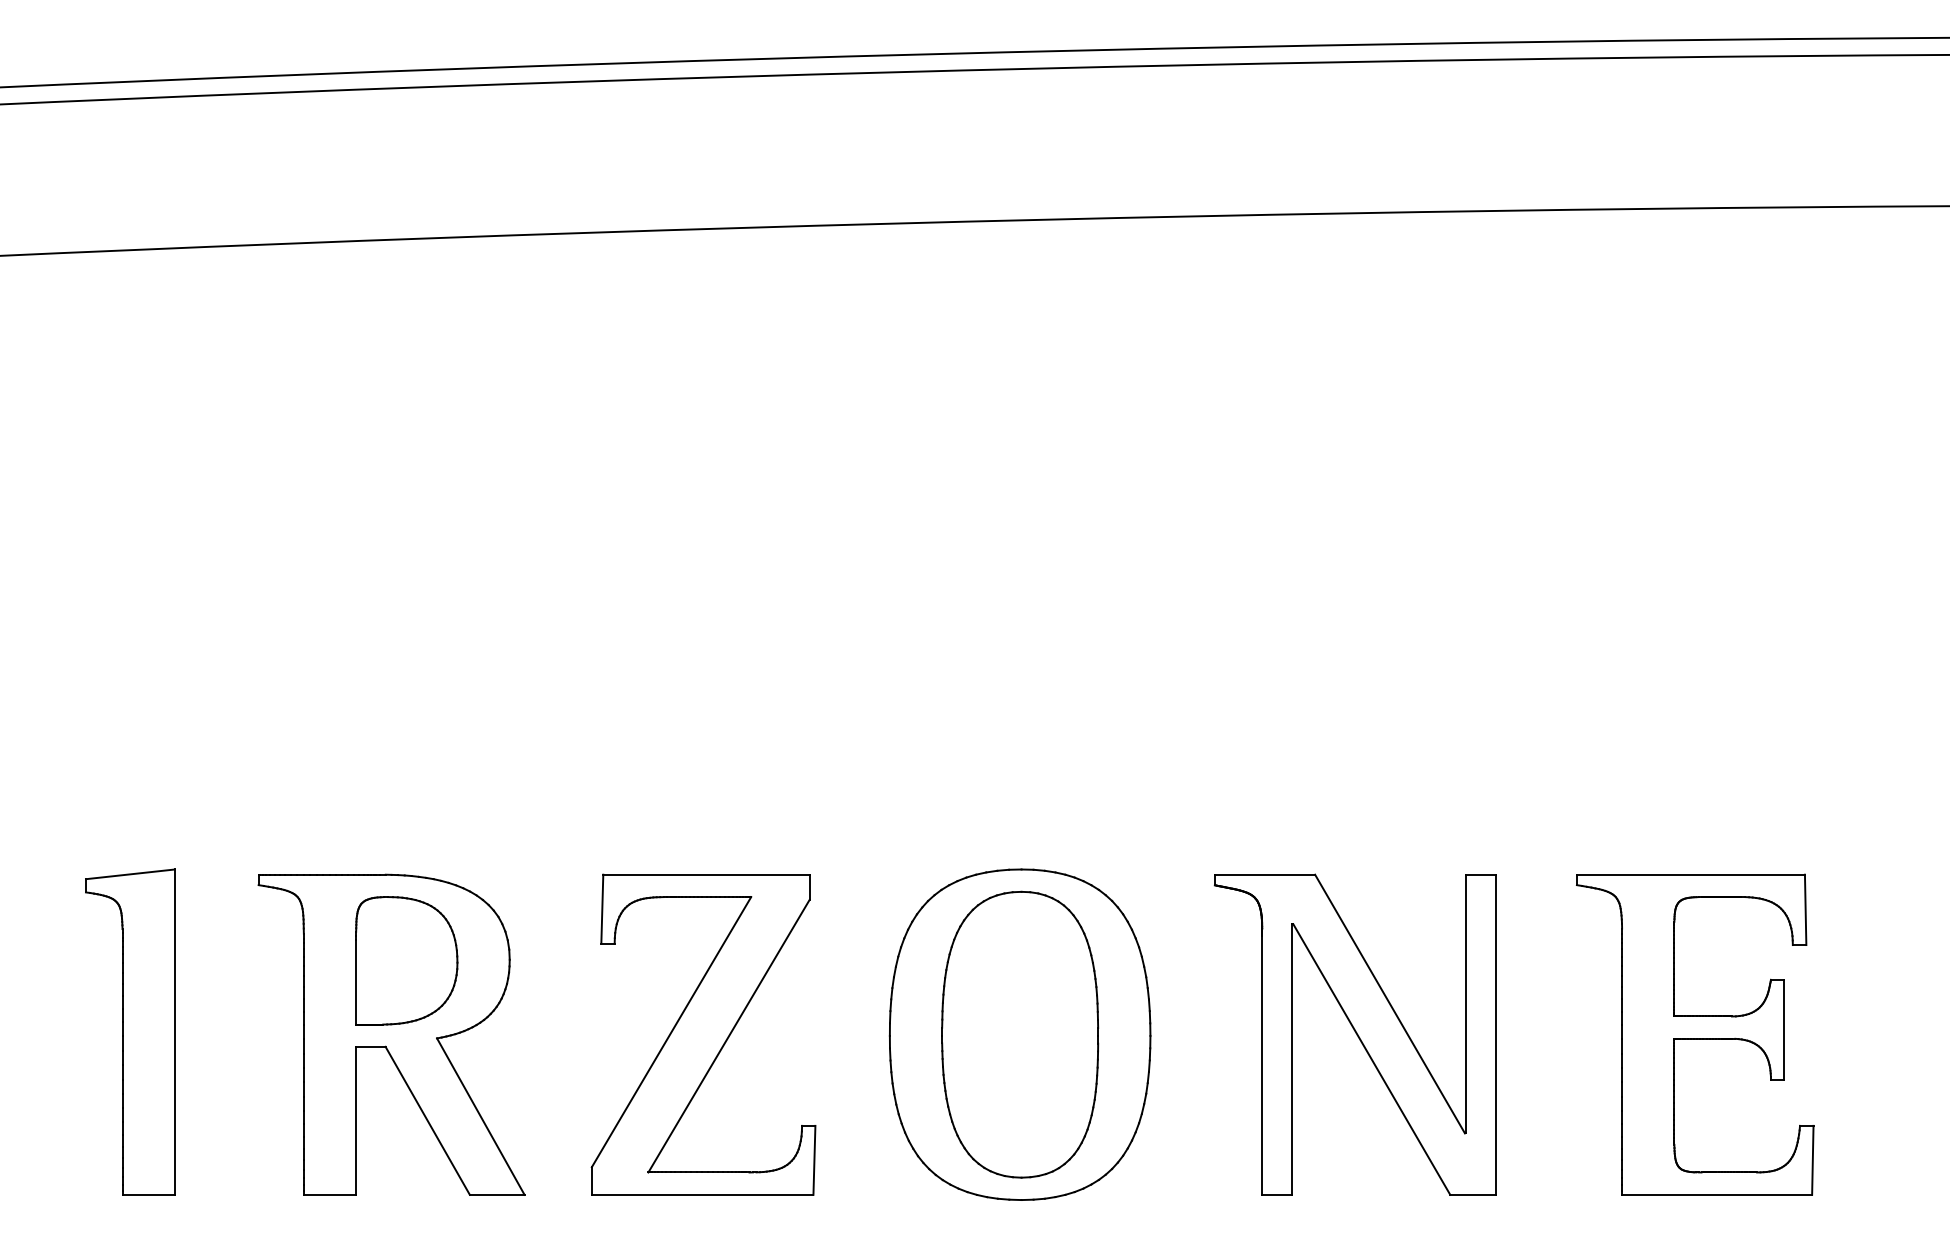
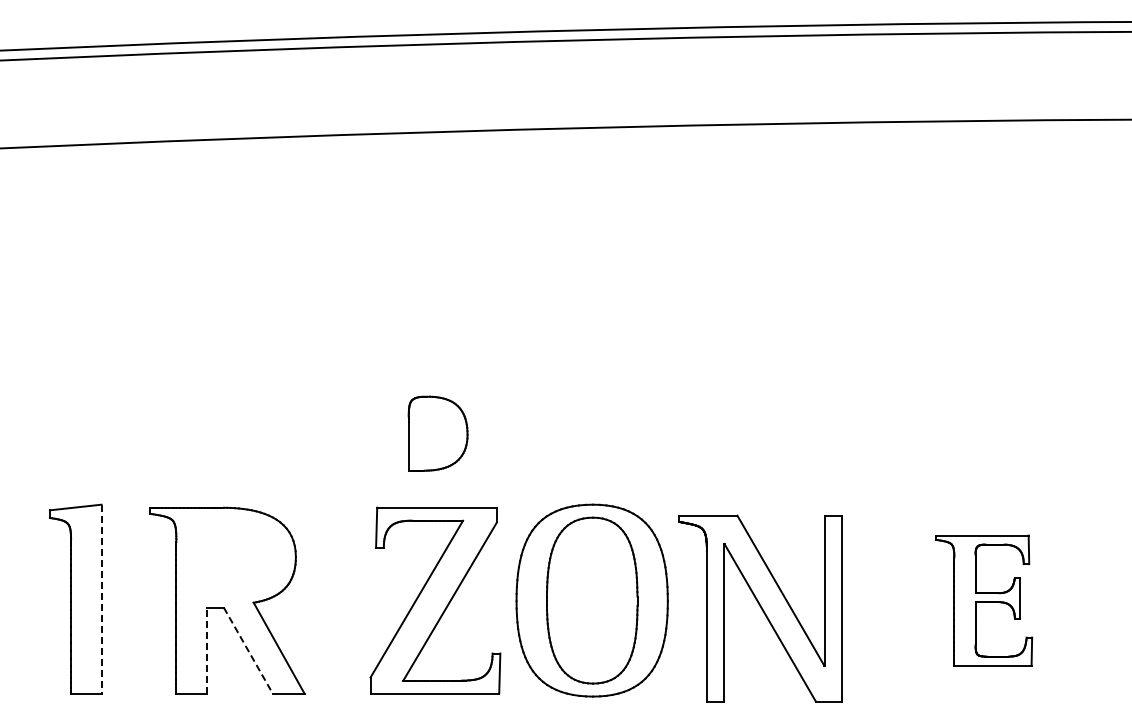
part: (405, 960) -> (437, 433), moved
line: (174, 1032) -> (101, 599), solid -> dashed
part: (703, 1034) -> (435, 600), moved
part: (1354, 1034) -> (760, 608), moved
part: (1694, 1034) -> (983, 600), size x0.7
line: (355, 1120) -> (206, 650), solid -> dashed
line: (428, 1122) -> (248, 651), solid -> dashed

